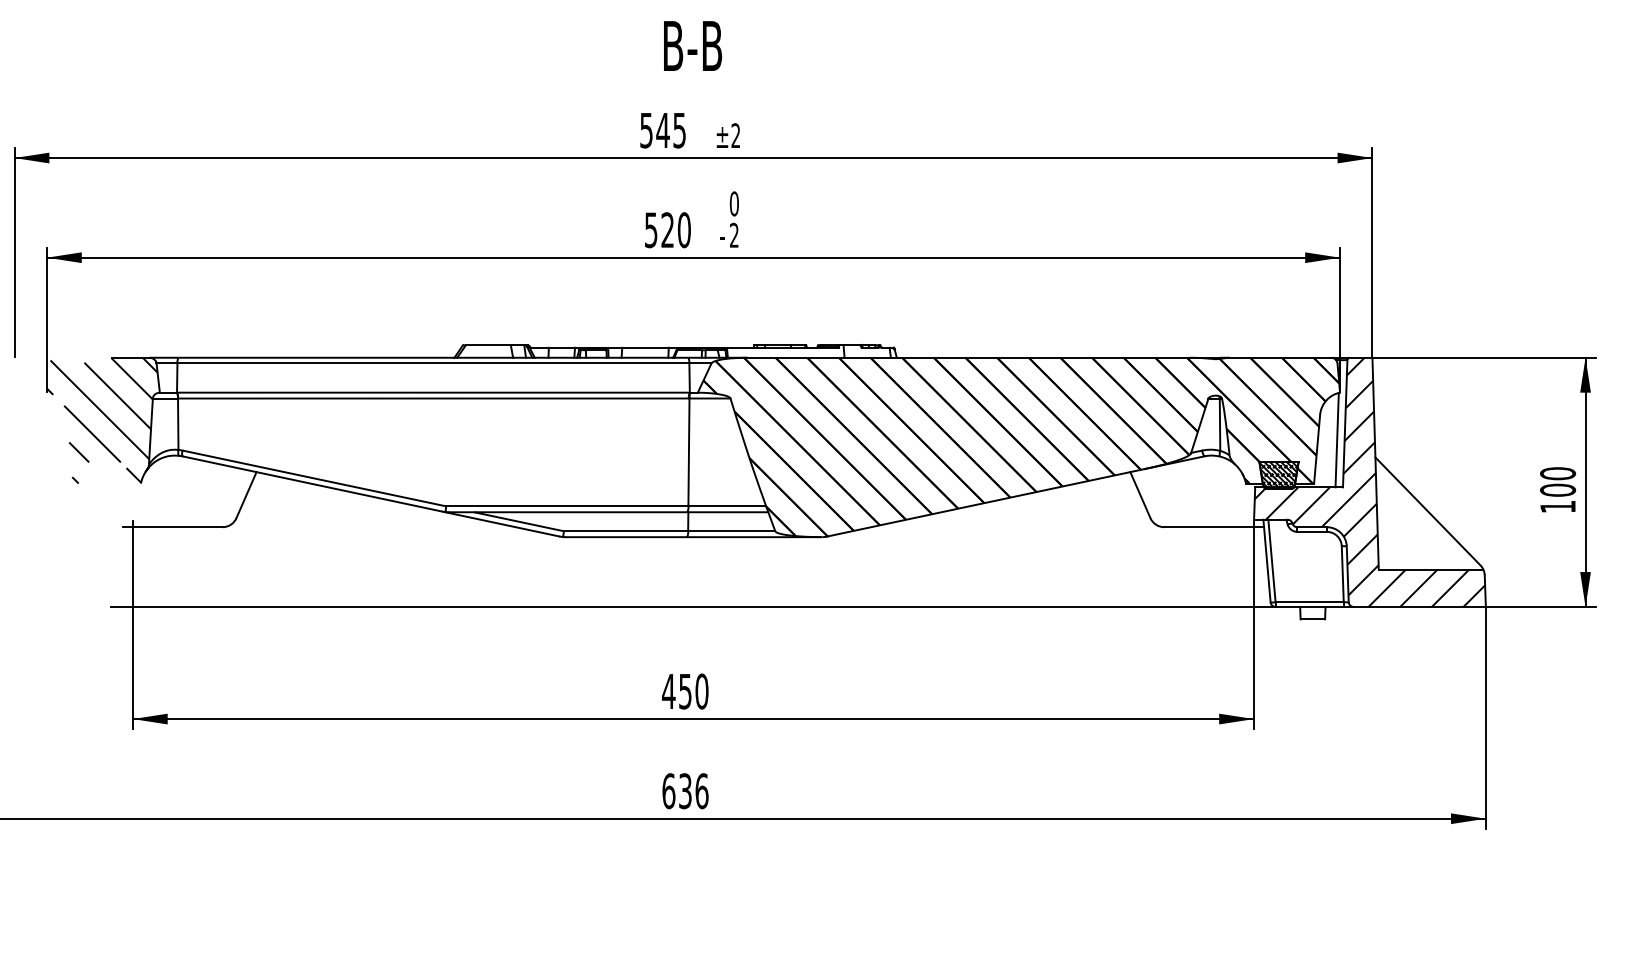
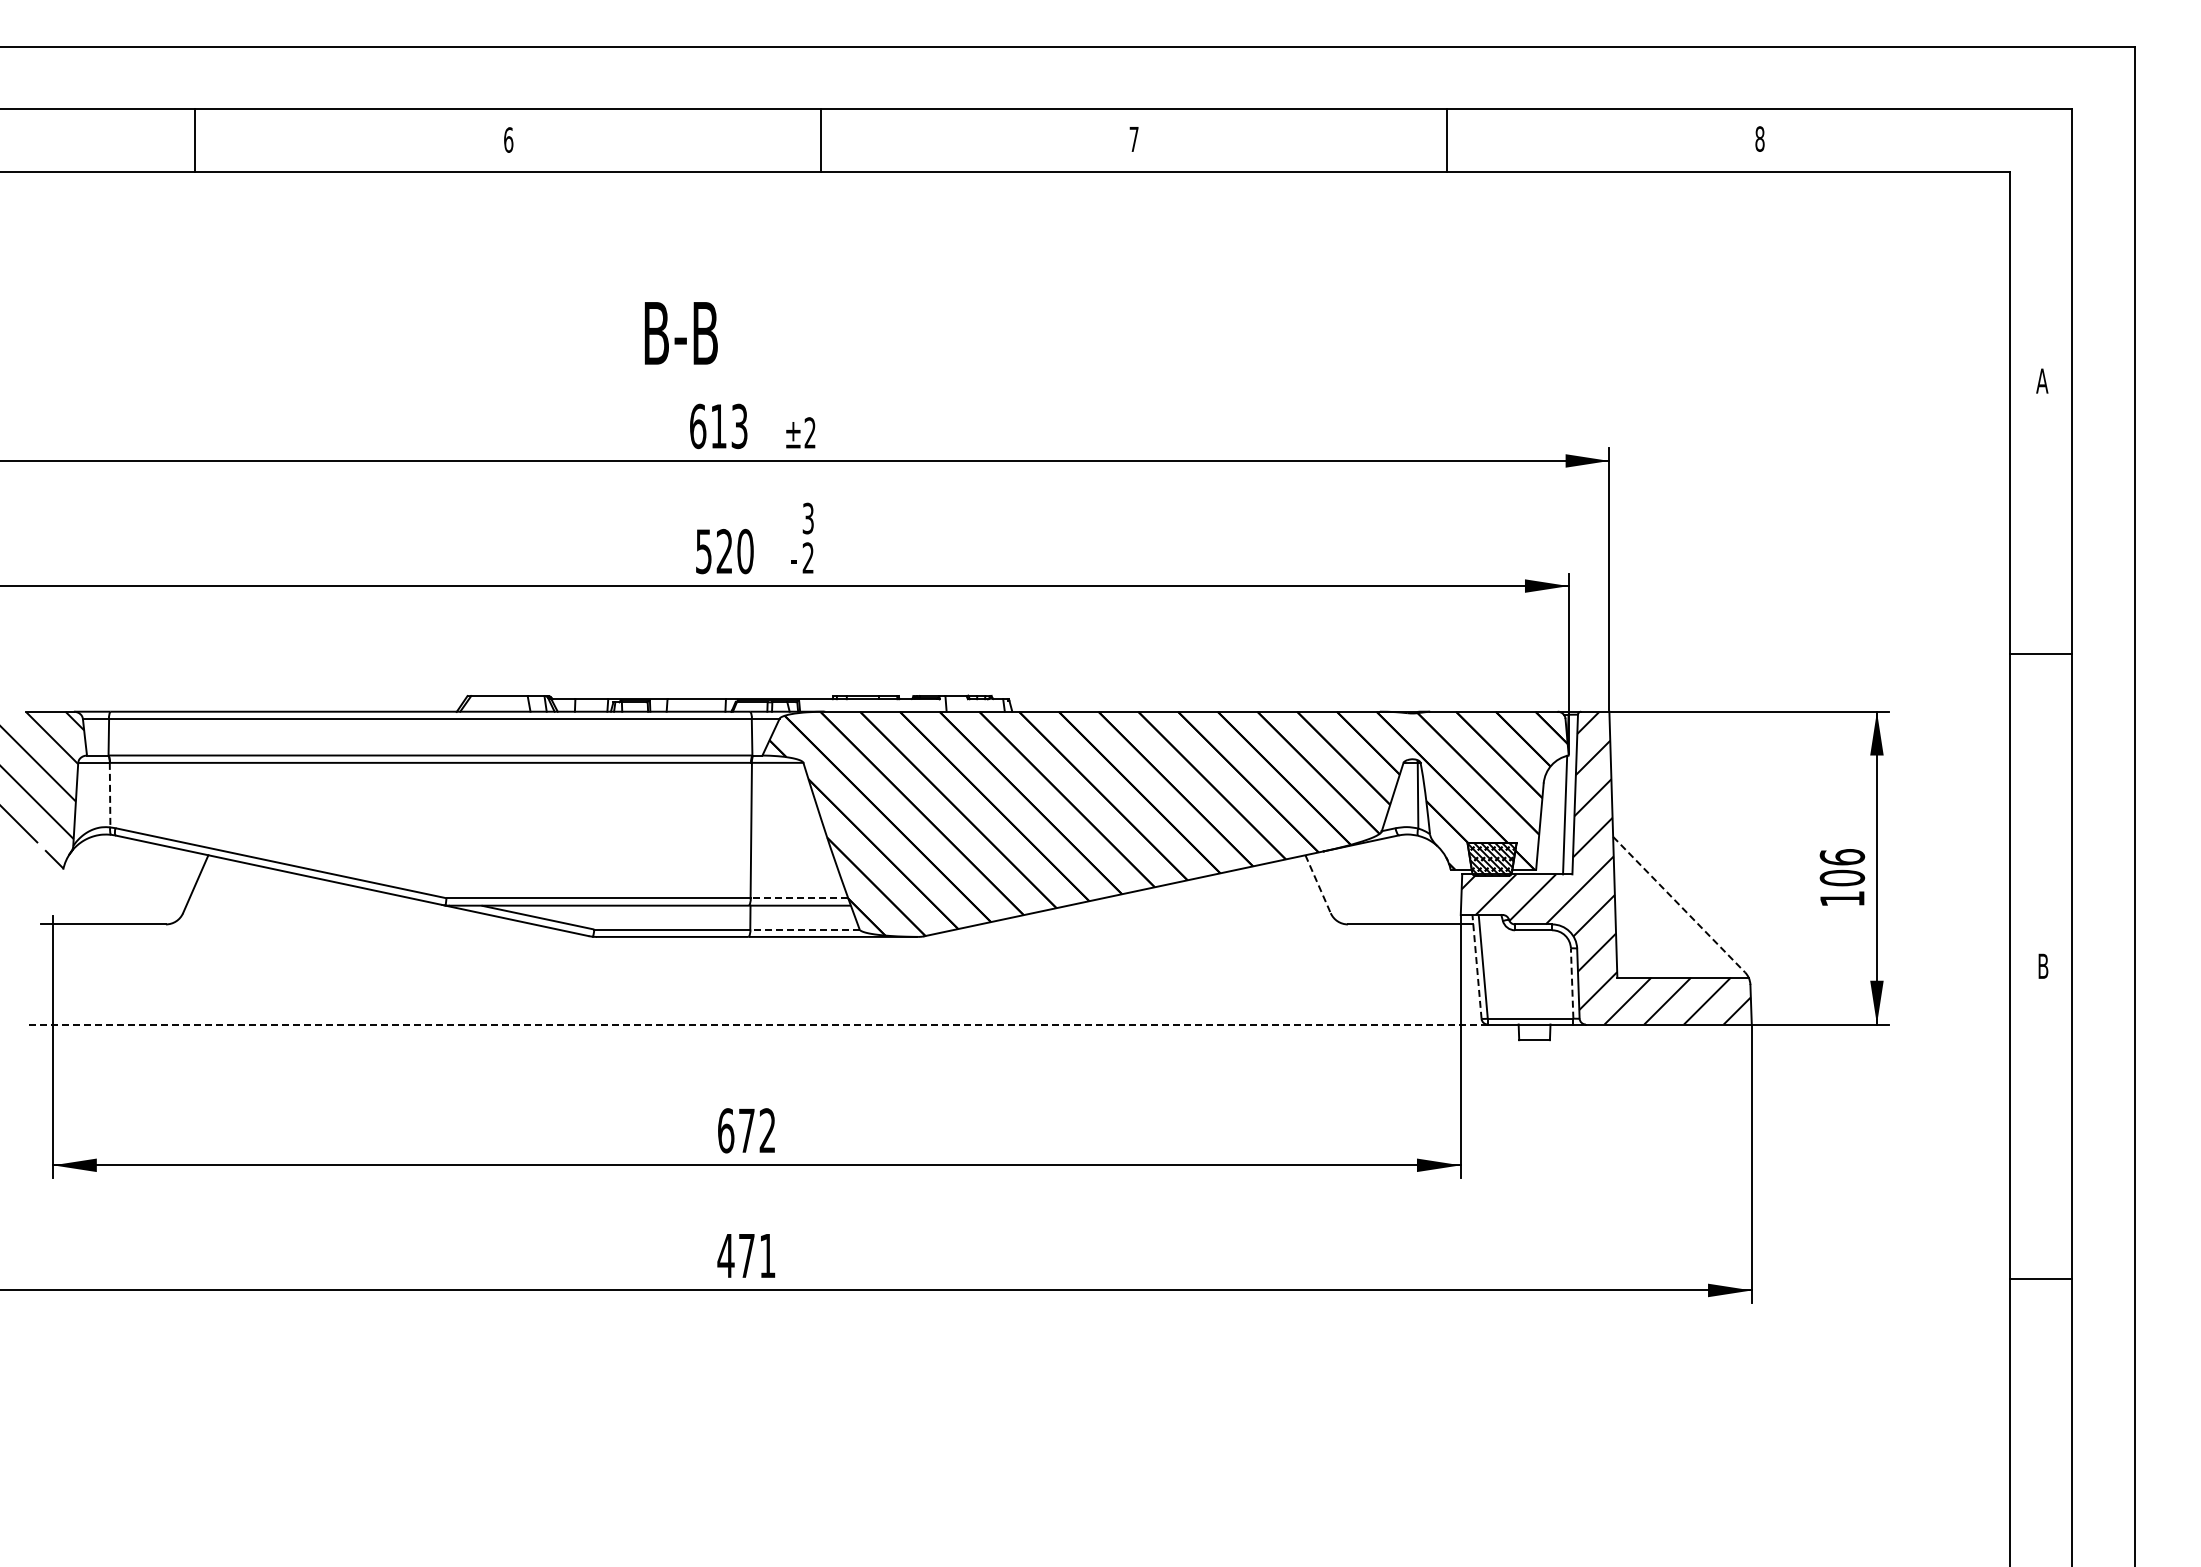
text: (693, 46) -> (681, 333), moved
text: (662, 130) -> (718, 426), 545 -> 613
text: (734, 203) -> (808, 518), 0 -> 3
line: (178, 424) -> (110, 795), solid -> dashed
text: (1557, 473) -> (1841, 857), 100 -> 106
line: (1140, 495) -> (1318, 884), solid -> dashed
line: (727, 506) -> (799, 898), solid -> dashed
line: (1428, 511) -> (1679, 904), solid -> dashed
line: (731, 531) -> (804, 929), solid -> dashed
line: (1266, 560) -> (1476, 966), solid -> dashed
line: (1343, 574) -> (1572, 983), solid -> dashed
line: (693, 606) -> (756, 1024), solid -> dashed
text: (685, 691) -> (746, 1130), 450 -> 672
text: (685, 790) -> (746, 1255), 636 -> 471

